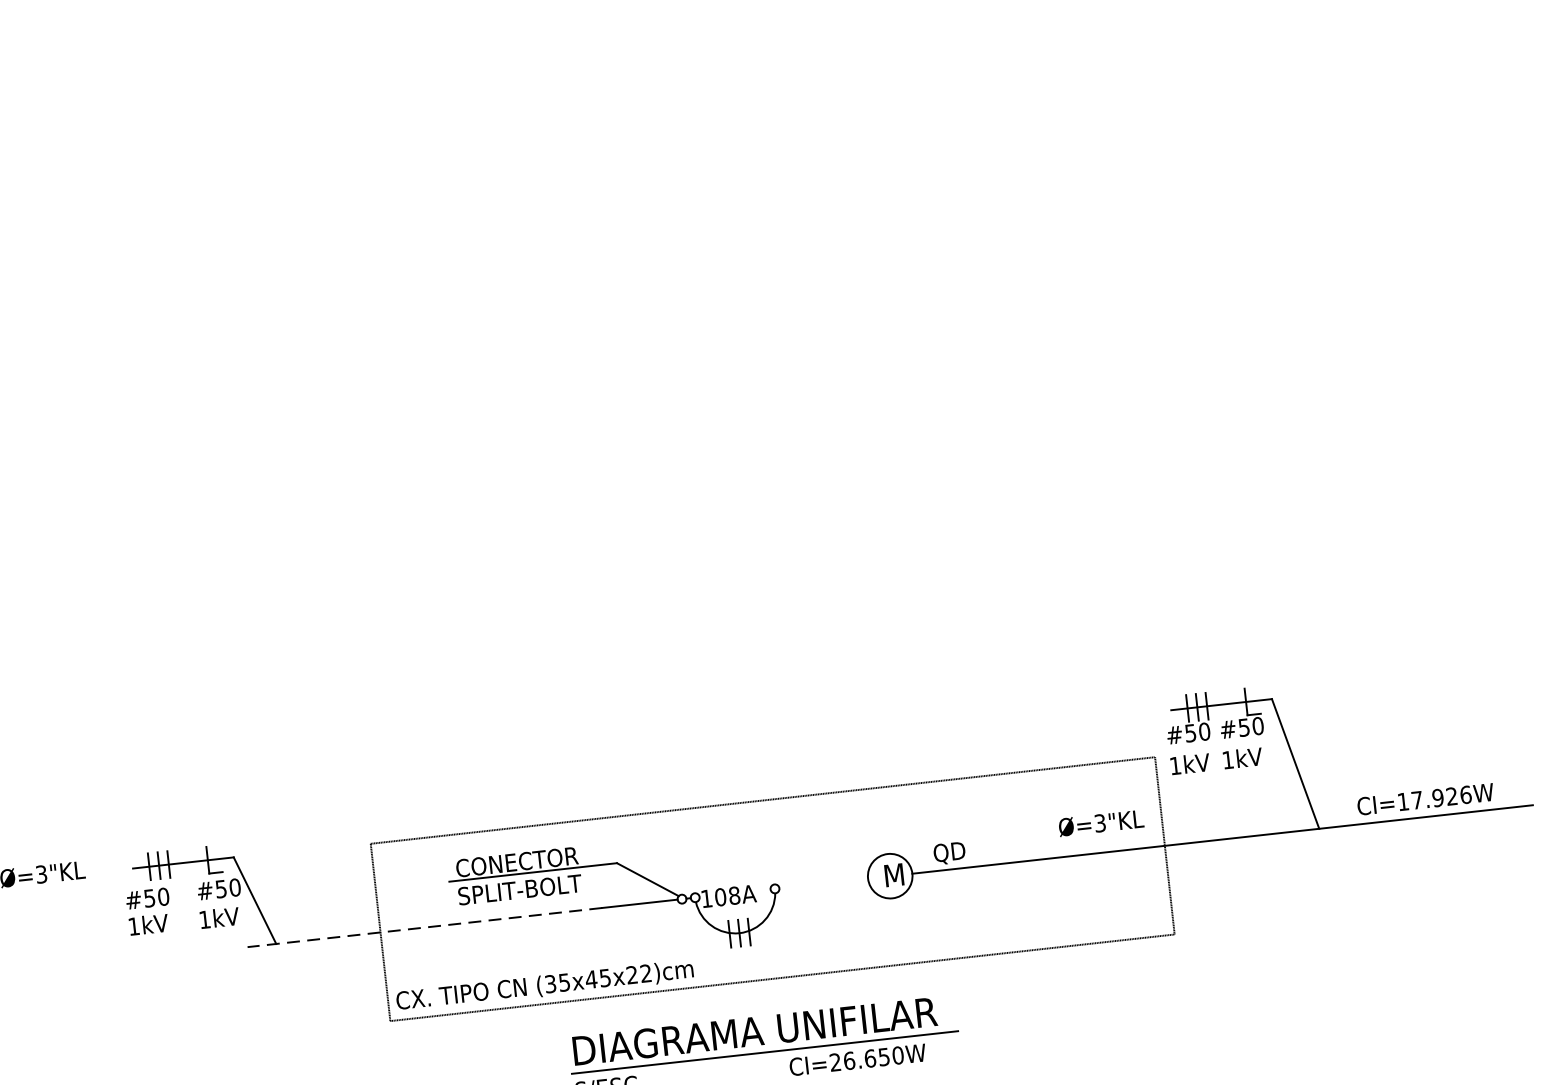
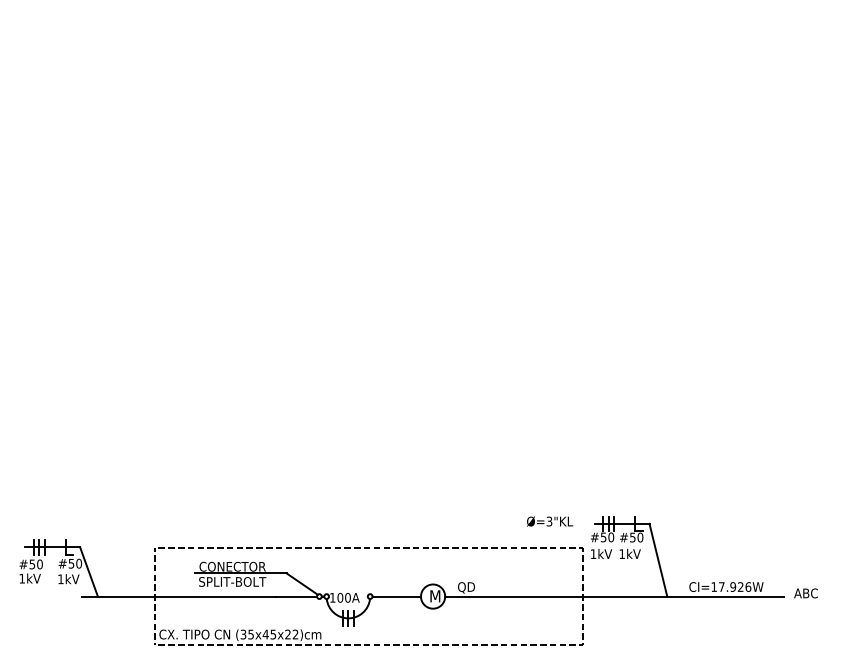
text: (1102, 822) -> (550, 521), moved
line: (823, 883) -> (396, 596), added
text: (733, 895) -> (347, 597), 108A -> 100A
line: (425, 927) -> (179, 596), dashed -> solid

